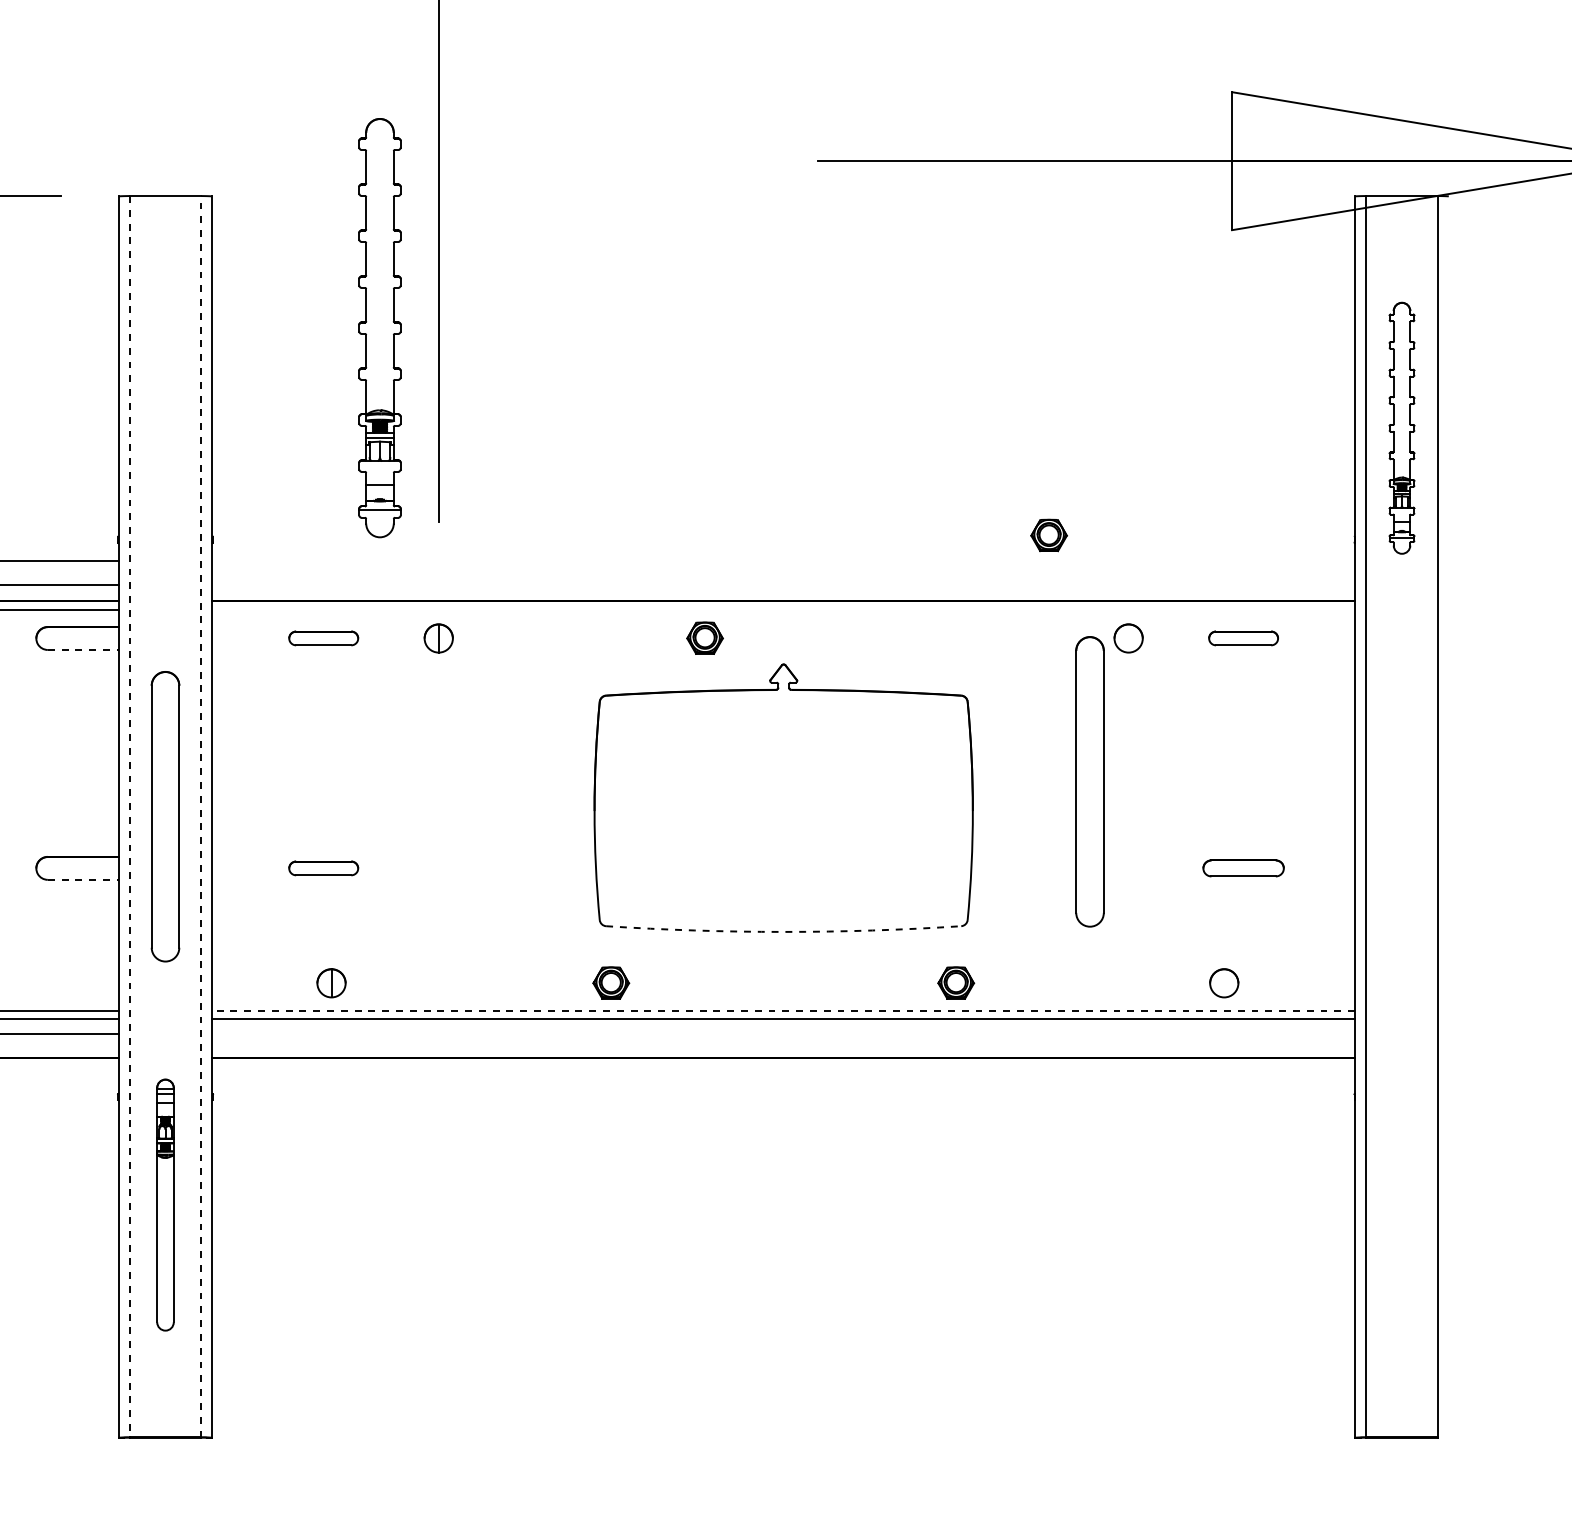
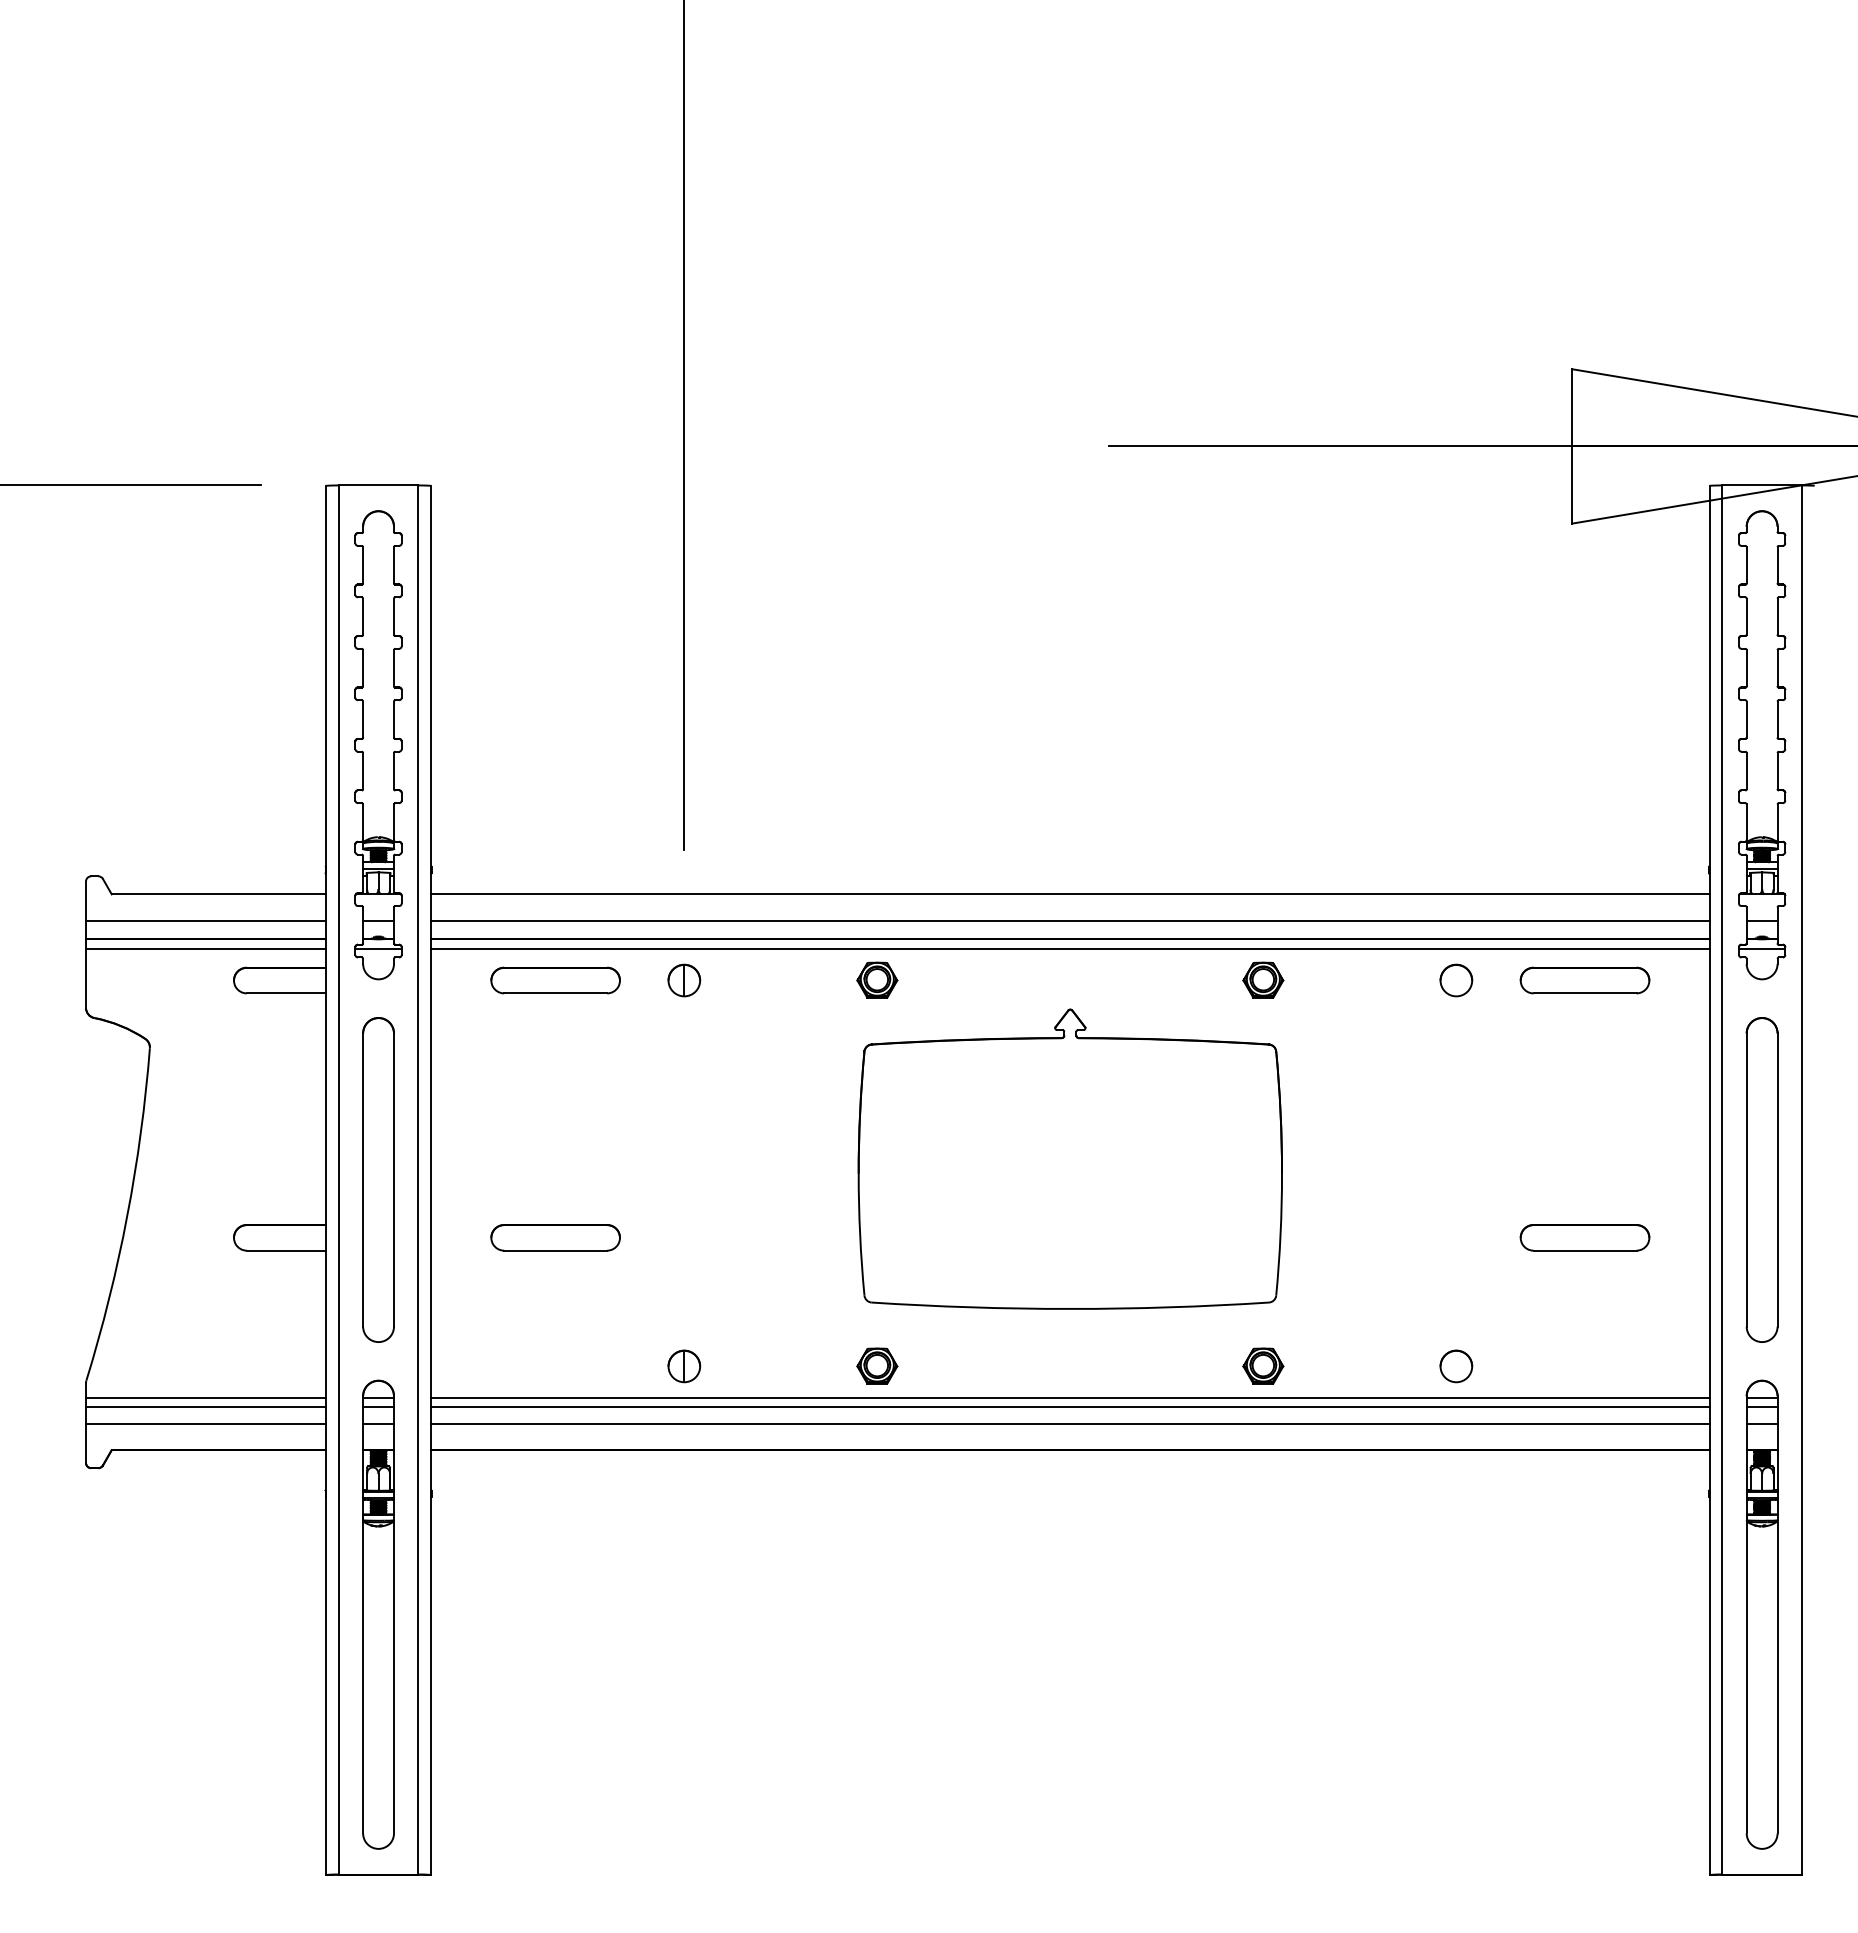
part: (379, 328) -> (378, 745), moved
part: (1402, 428) -> (1762, 745), size x1.67
part: (1049, 534) -> (1263, 979), moved
line: (783, 561) -> (1070, 894), added
line: (783, 584) -> (1070, 920), added
line: (783, 610) -> (1070, 949), added
part: (705, 637) -> (877, 979), moved
part: (323, 638) -> (555, 980), size x1.67
part: (1243, 638) -> (1584, 980), size x1.67
line: (83, 650) -> (286, 993), dashed -> solid
part: (1089, 781) -> (1761, 1179), moved
line: (129, 817) -> (338, 1180), dashed -> solid
line: (201, 817) -> (418, 1180), dashed -> solid
part: (323, 868) -> (555, 1237), size x1.67
part: (1243, 868) -> (1584, 1237), size x1.43
line: (83, 879) -> (286, 1250), dashed -> solid
arc: (783, 931) -> (1070, 1308), dashed -> solid
part: (331, 983) -> (684, 1366), moved
part: (1224, 983) -> (1456, 1366), moved
line: (782, 1011) -> (1069, 1397), dashed -> solid
line: (783, 1034) -> (1070, 1423), added
part: (165, 1204) -> (378, 1614), size x1.67
part: (1401, 1204) -> (1761, 1614), added

